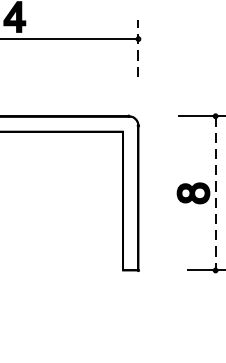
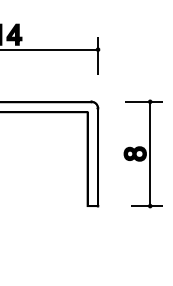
line: (139, 47) -> (98, 55), dashed -> solid
line: (216, 194) -> (150, 154), dashed -> solid

